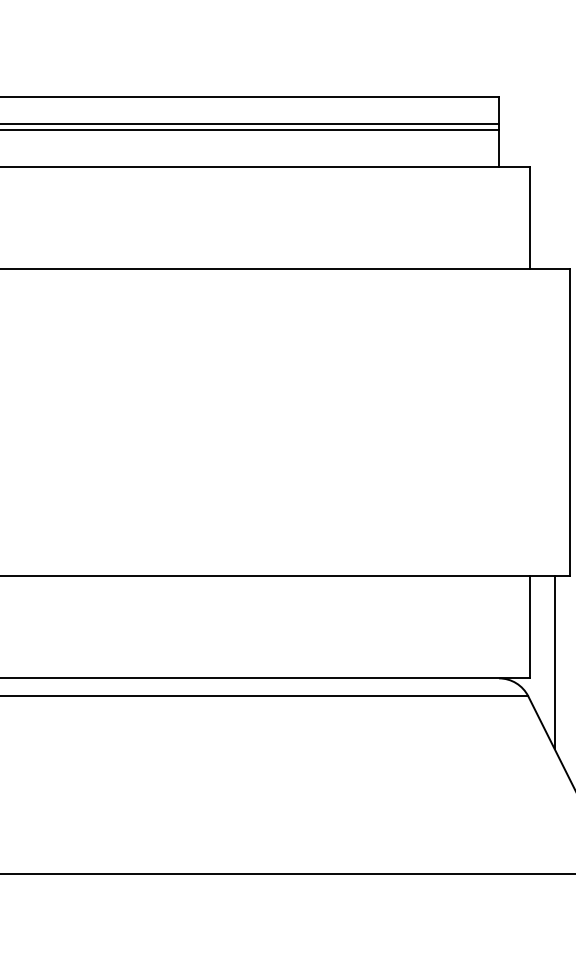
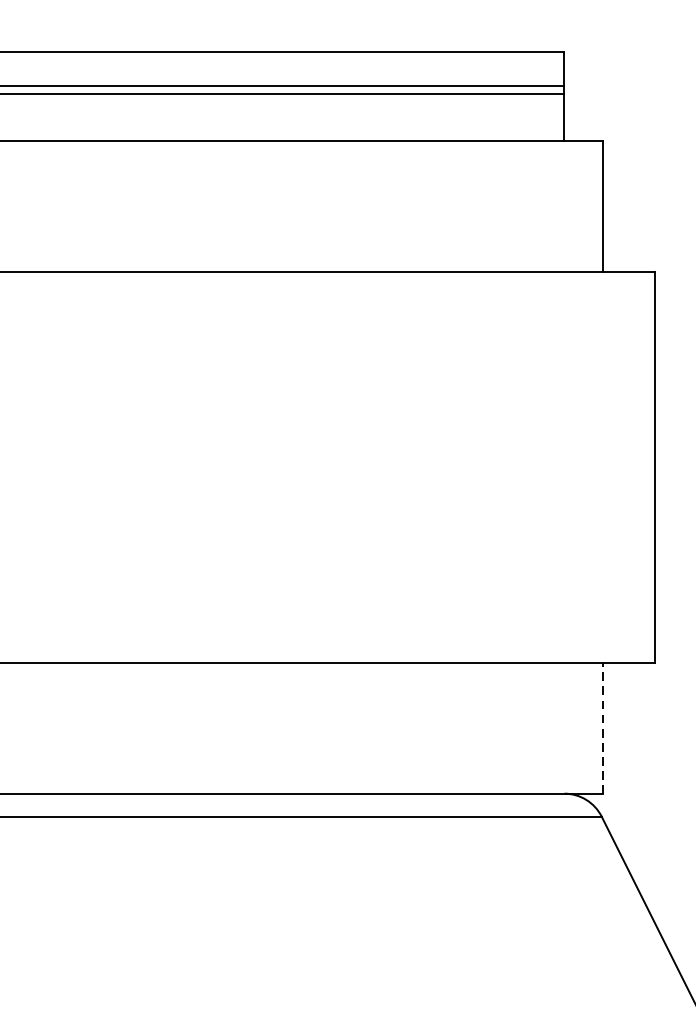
line: (529, 626) -> (603, 727), solid -> dashed
line: (554, 662) -> (635, 773), removed

